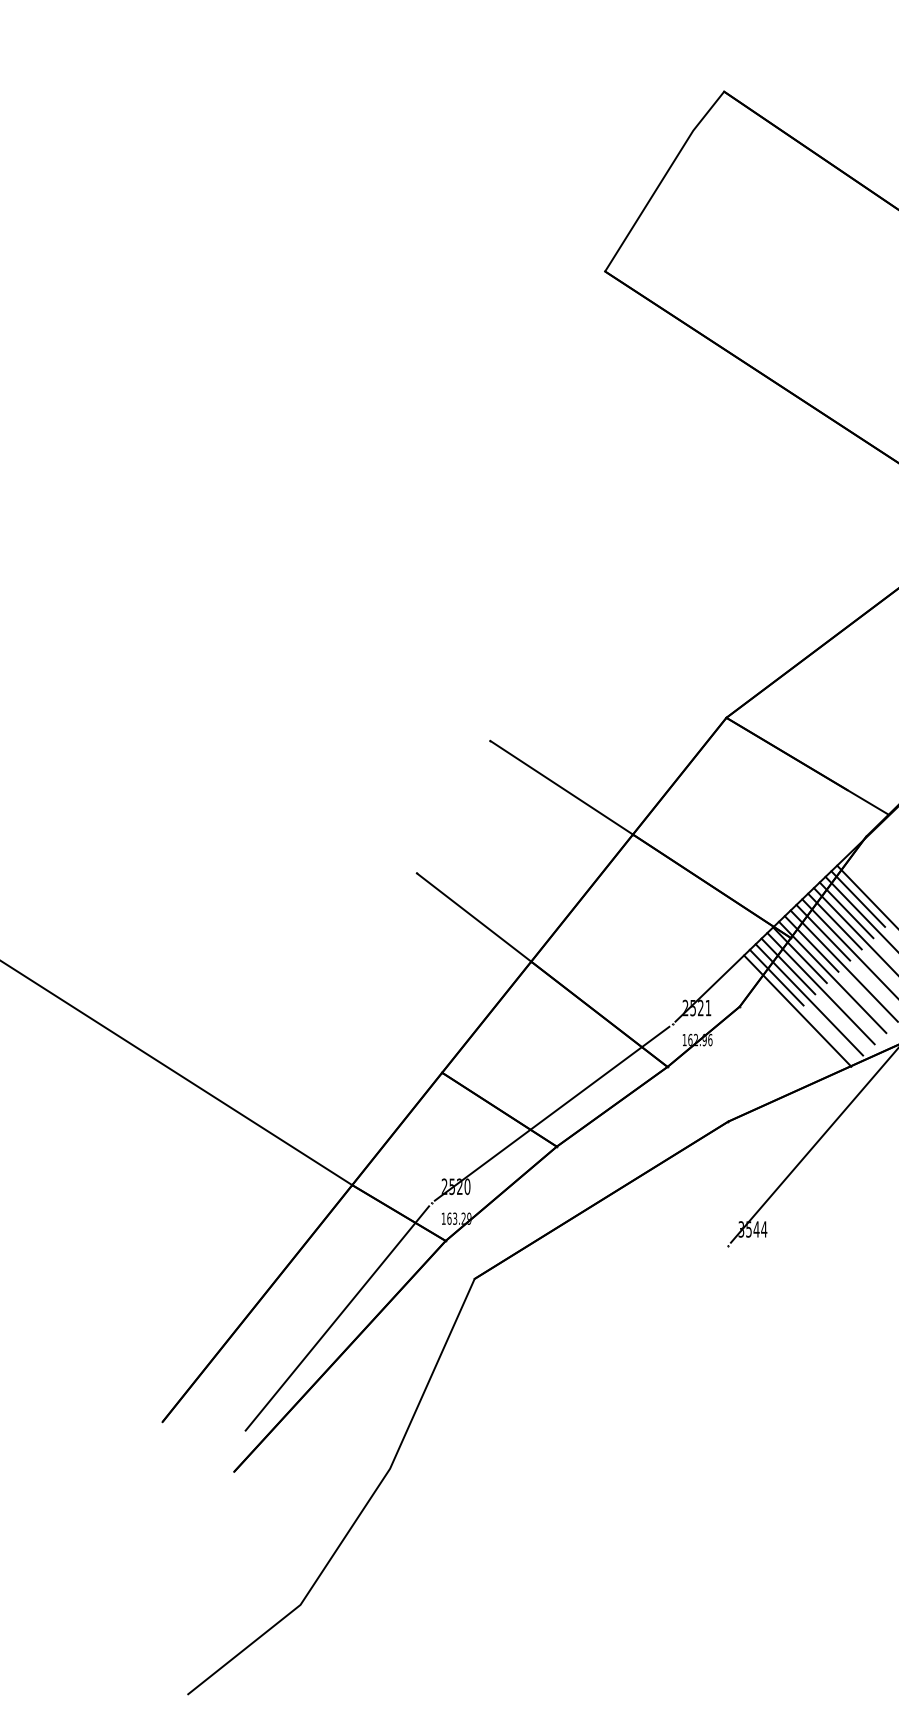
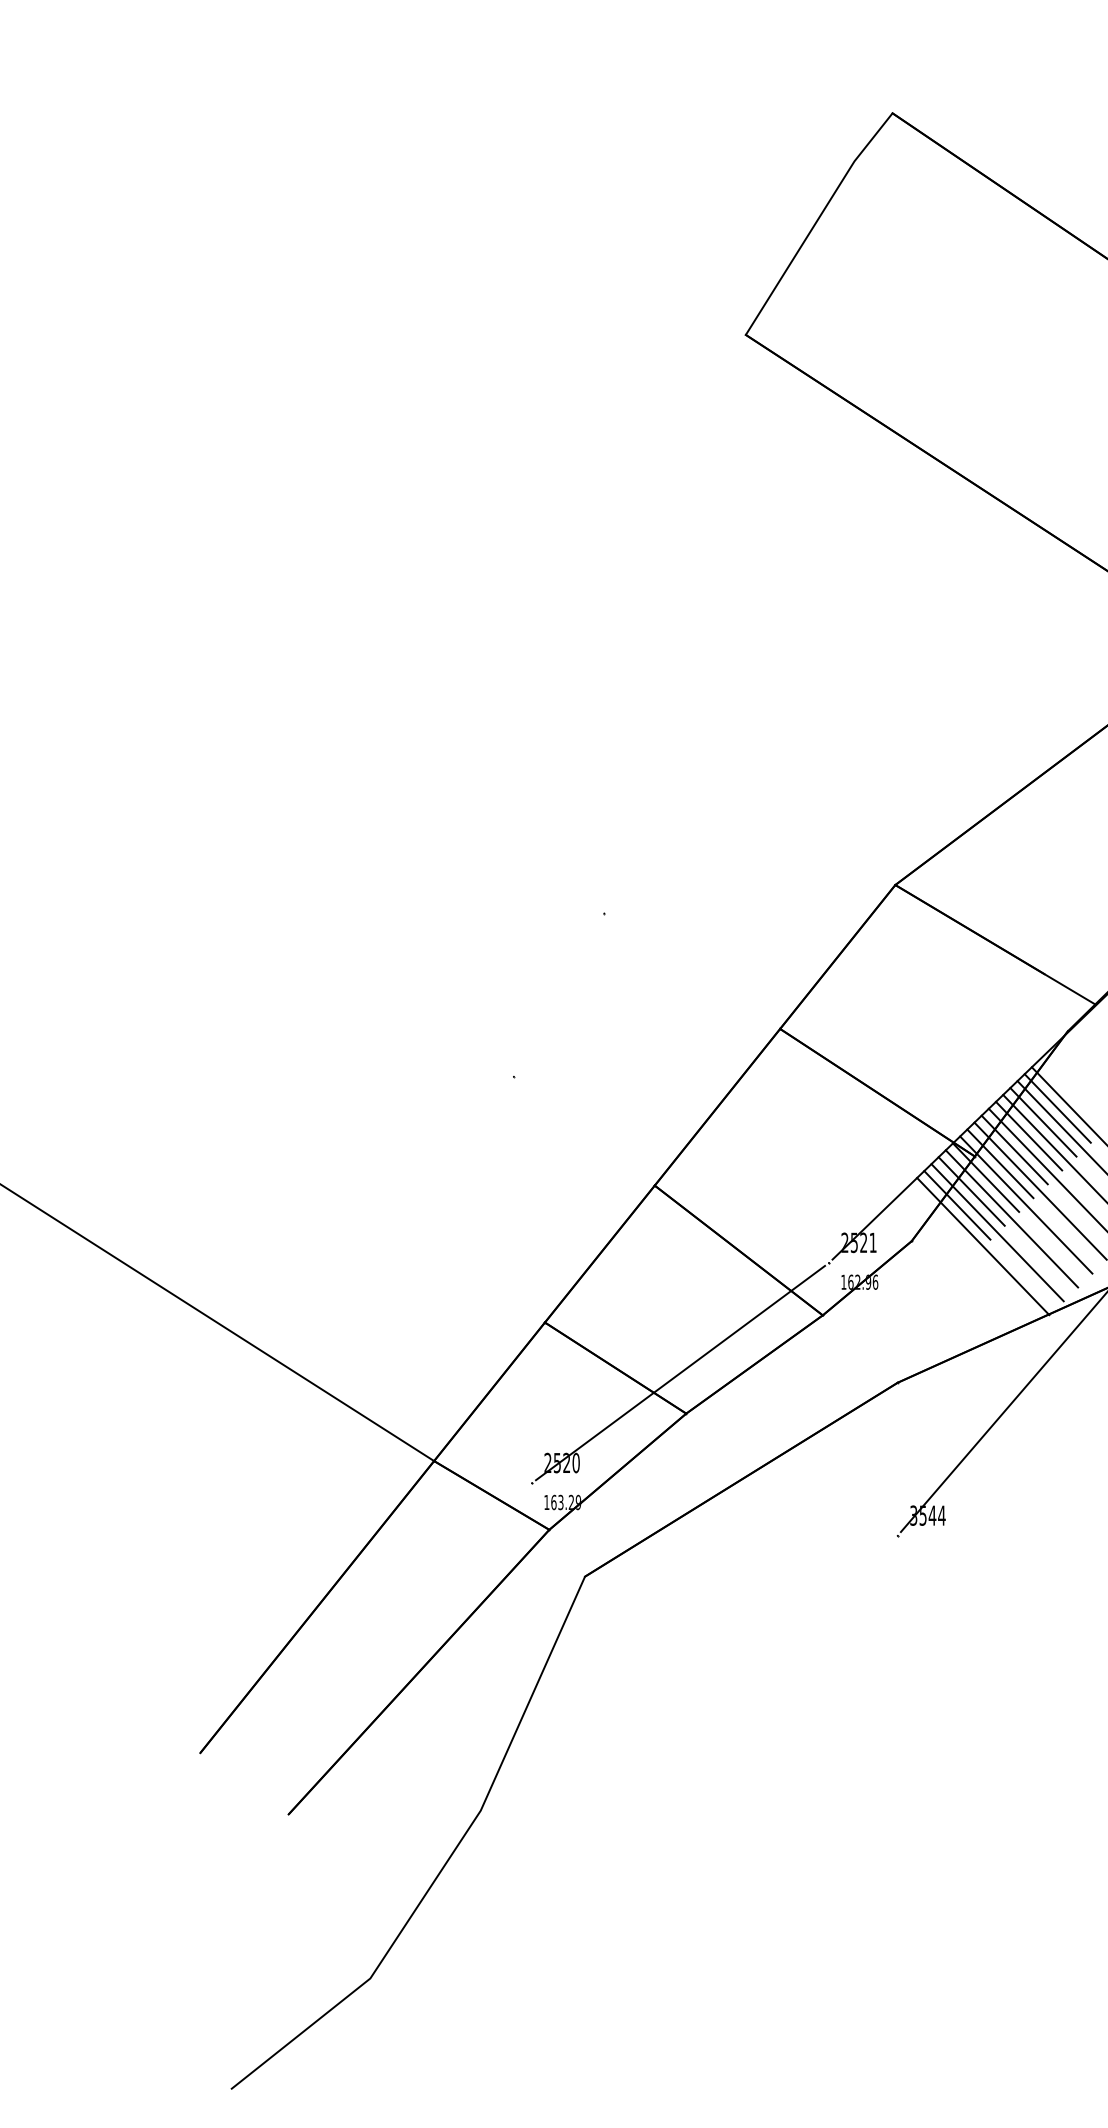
line: (561, 787) -> (692, 970), removed
line: (473, 916) -> (583, 1130), removed
line: (337, 1318) -> (415, 1625), removed

